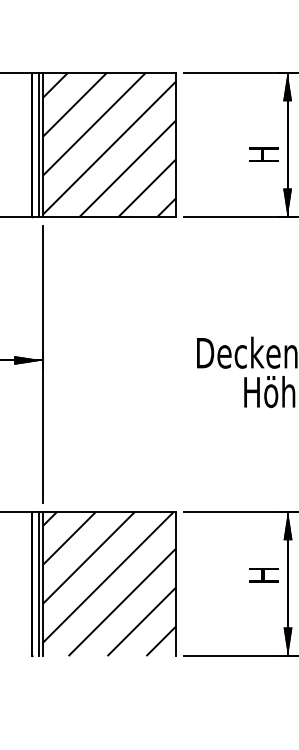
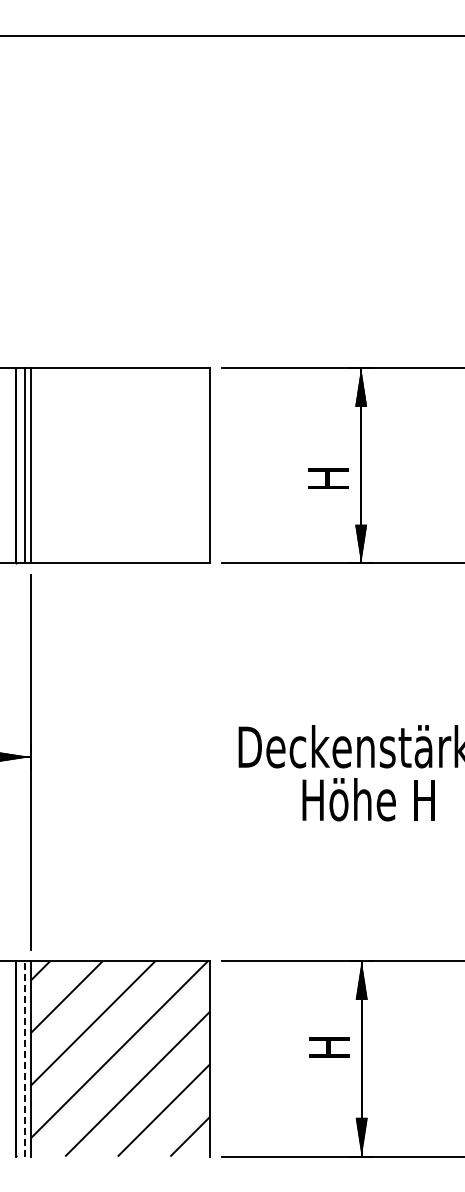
hatch: (109, 144) -> (120, 465), removed
line: (38, 583) -> (24, 1058), solid -> dashed

